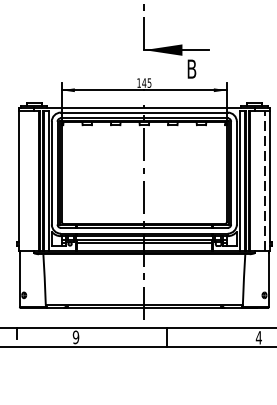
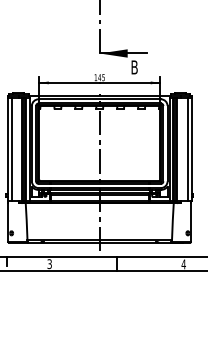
line: (23, 181) -> (11, 149), added
line: (264, 181) -> (187, 149), dashed -> solid
text: (75, 336) -> (49, 263), 9 -> 3

